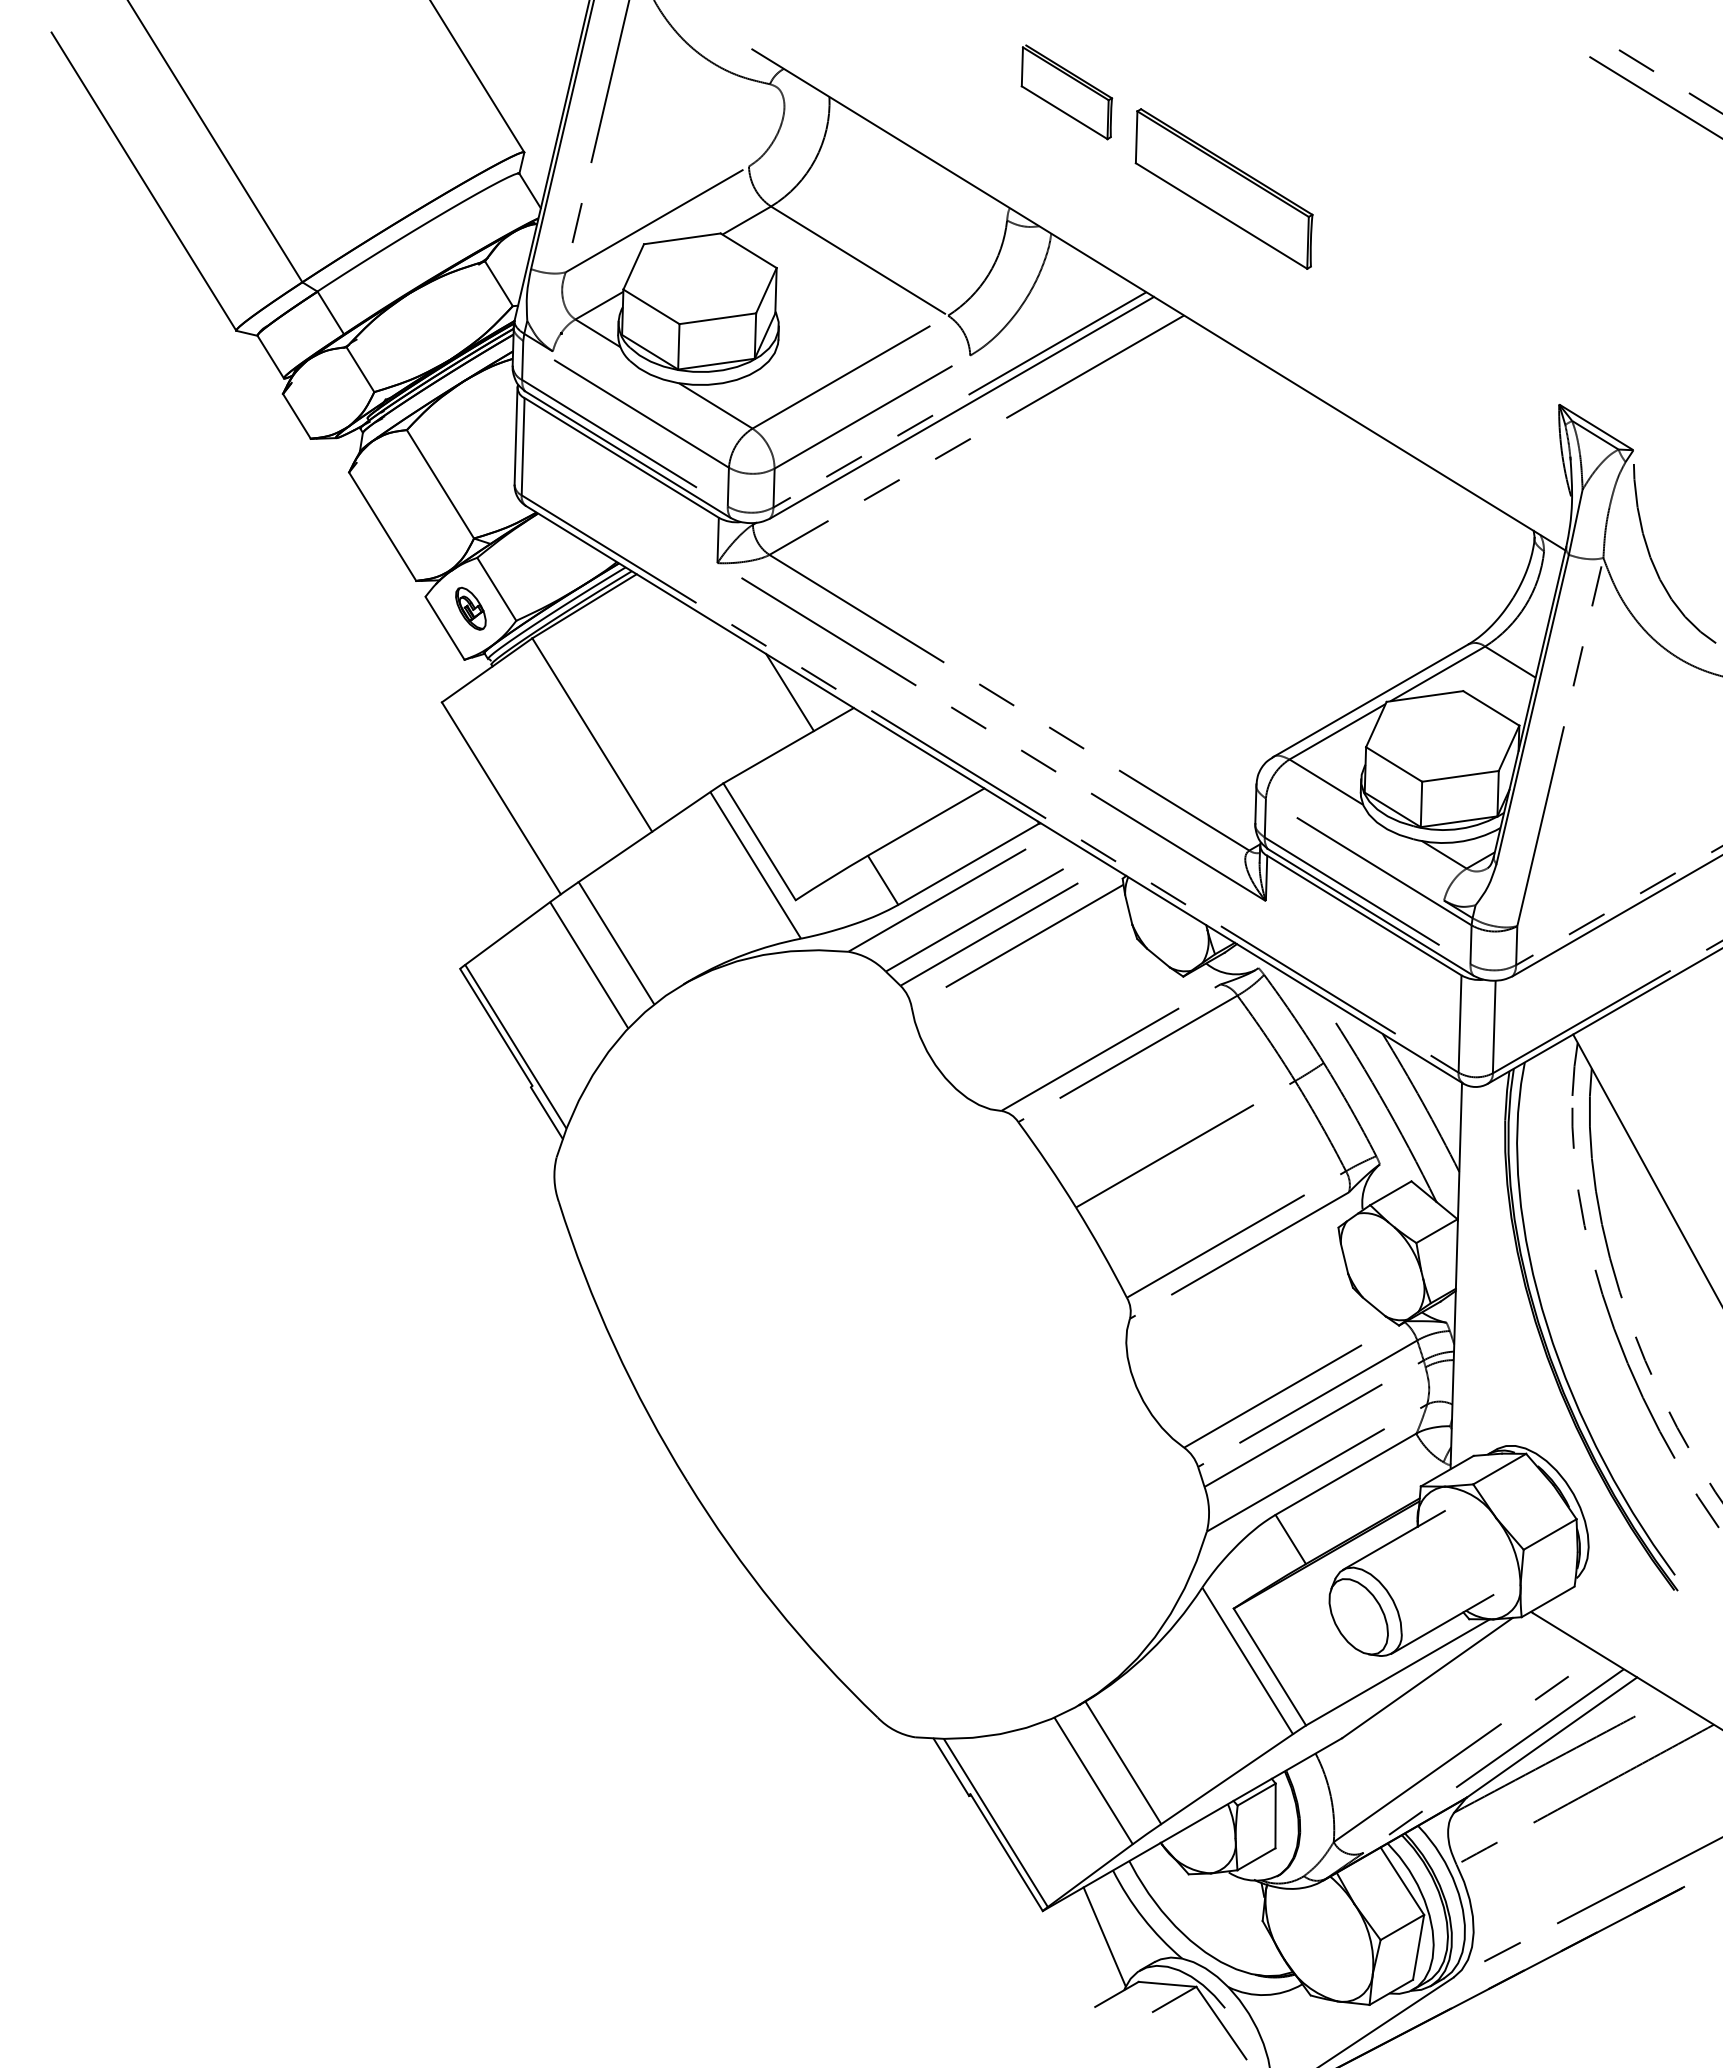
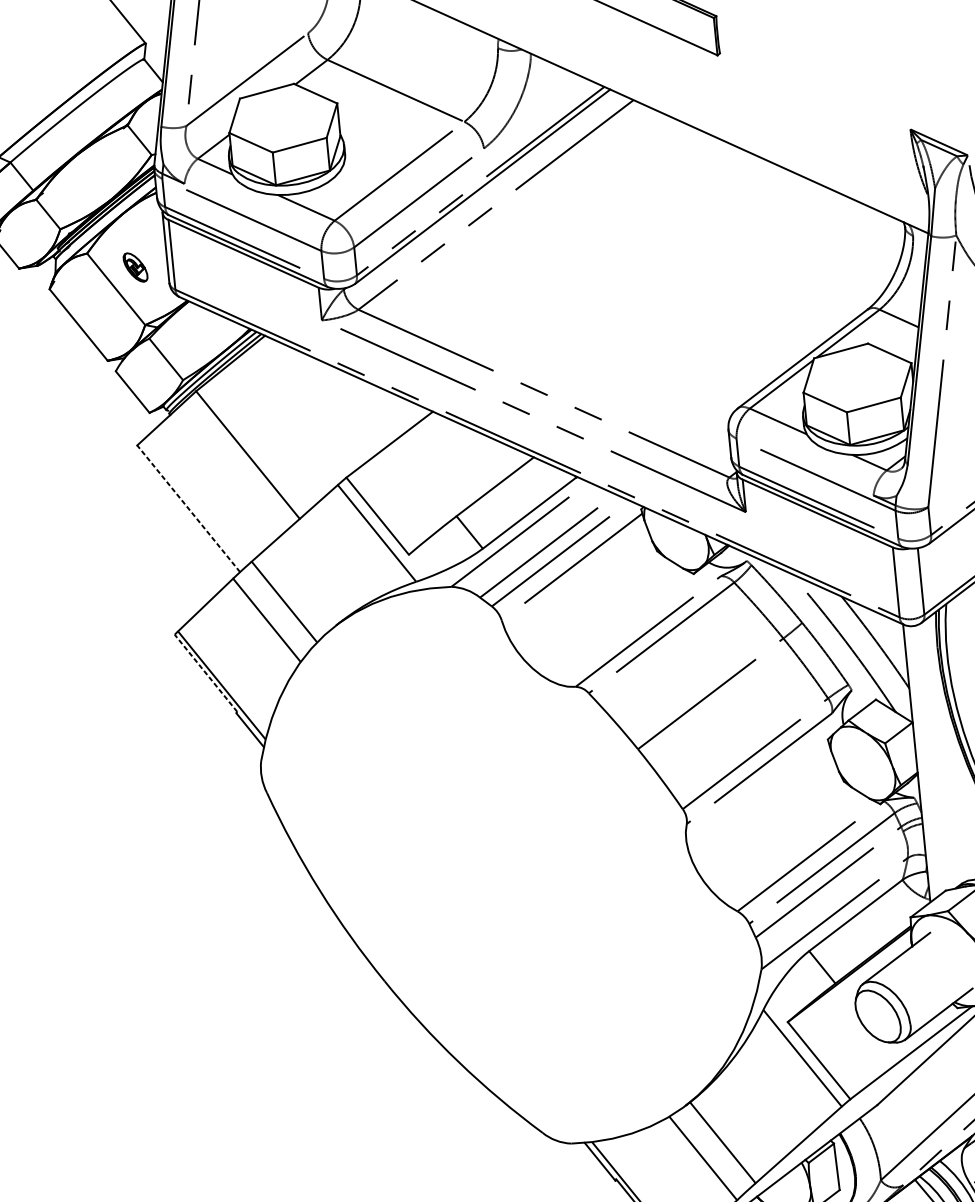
part: (470, 608) -> (135, 267), moved
line: (789, 692) -> (385, 406), removed
line: (501, 798) -> (188, 508), solid -> dashed
line: (496, 1027) -> (206, 673), solid -> dashed

